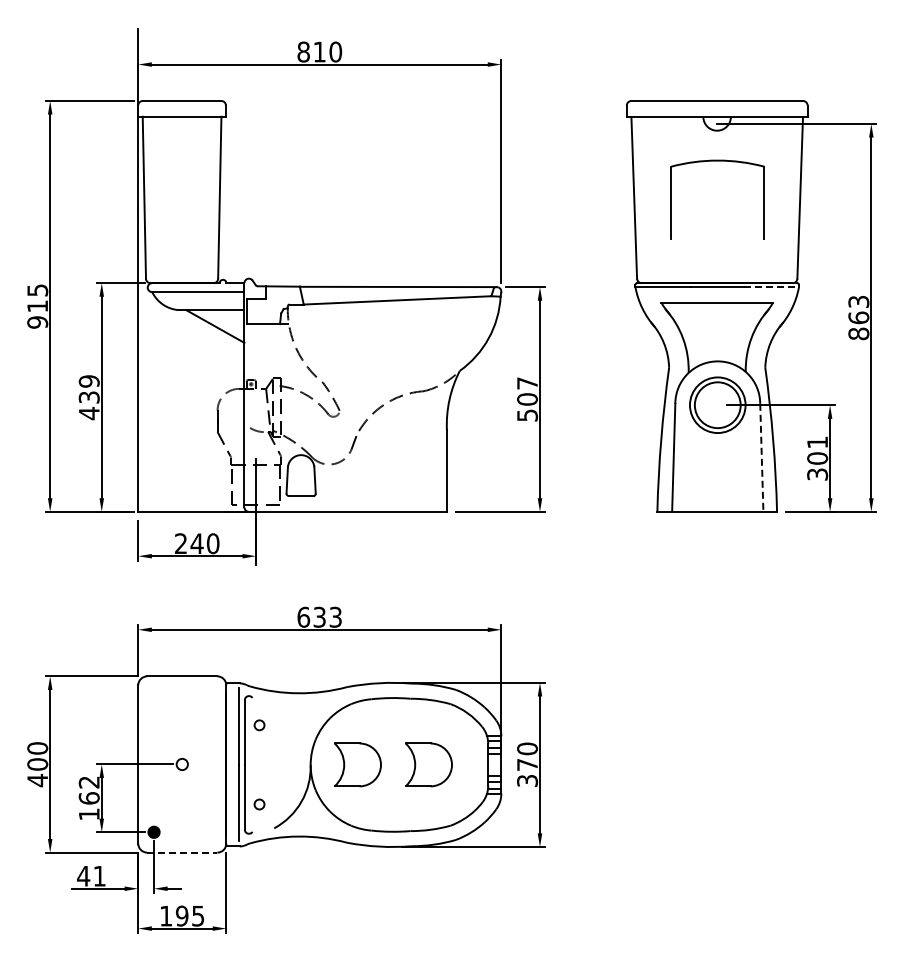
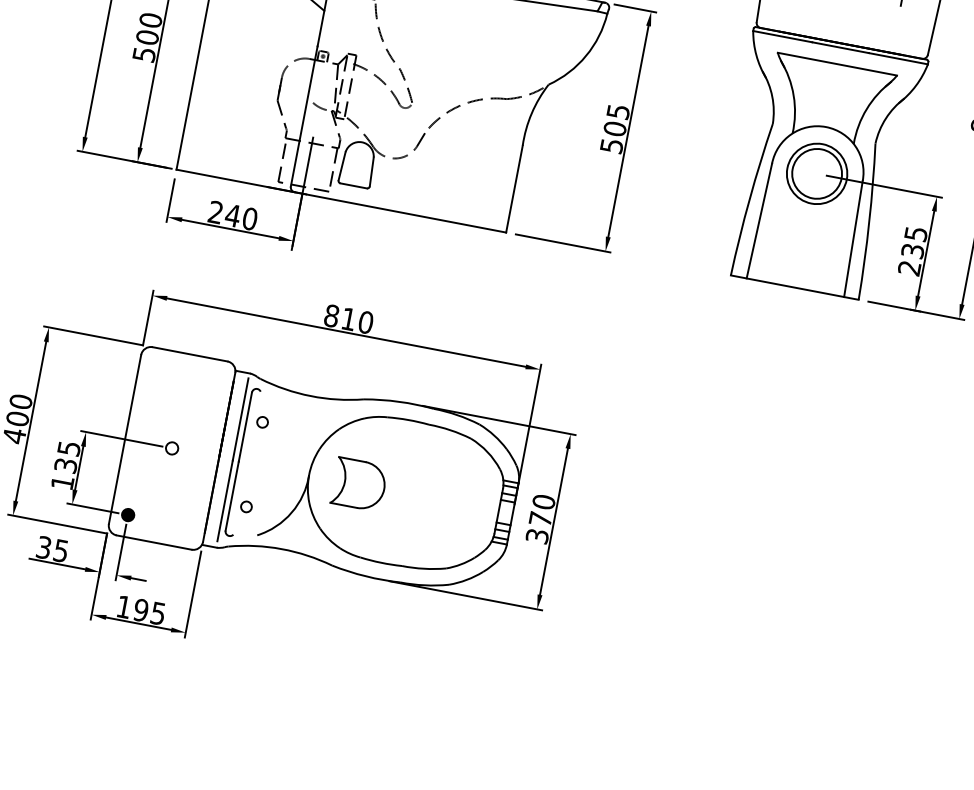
line: (771, 287) -> (898, 59), dashed -> solid
text: (527, 383) -> (618, 111), 507 -> 505
text: (88, 397) -> (146, 37), 439 -> 500
line: (761, 458) -> (852, 239), dashed -> solid
text: (817, 458) -> (912, 251), 301 -> 235
text: (319, 616) -> (348, 318), 633 -> 810
part: (428, 764) -> (435, 498), removed
text: (88, 790) -> (66, 457), 162 -> 135
line: (182, 852) -> (154, 542), dashed -> solid
text: (91, 875) -> (52, 548), 41 -> 35

